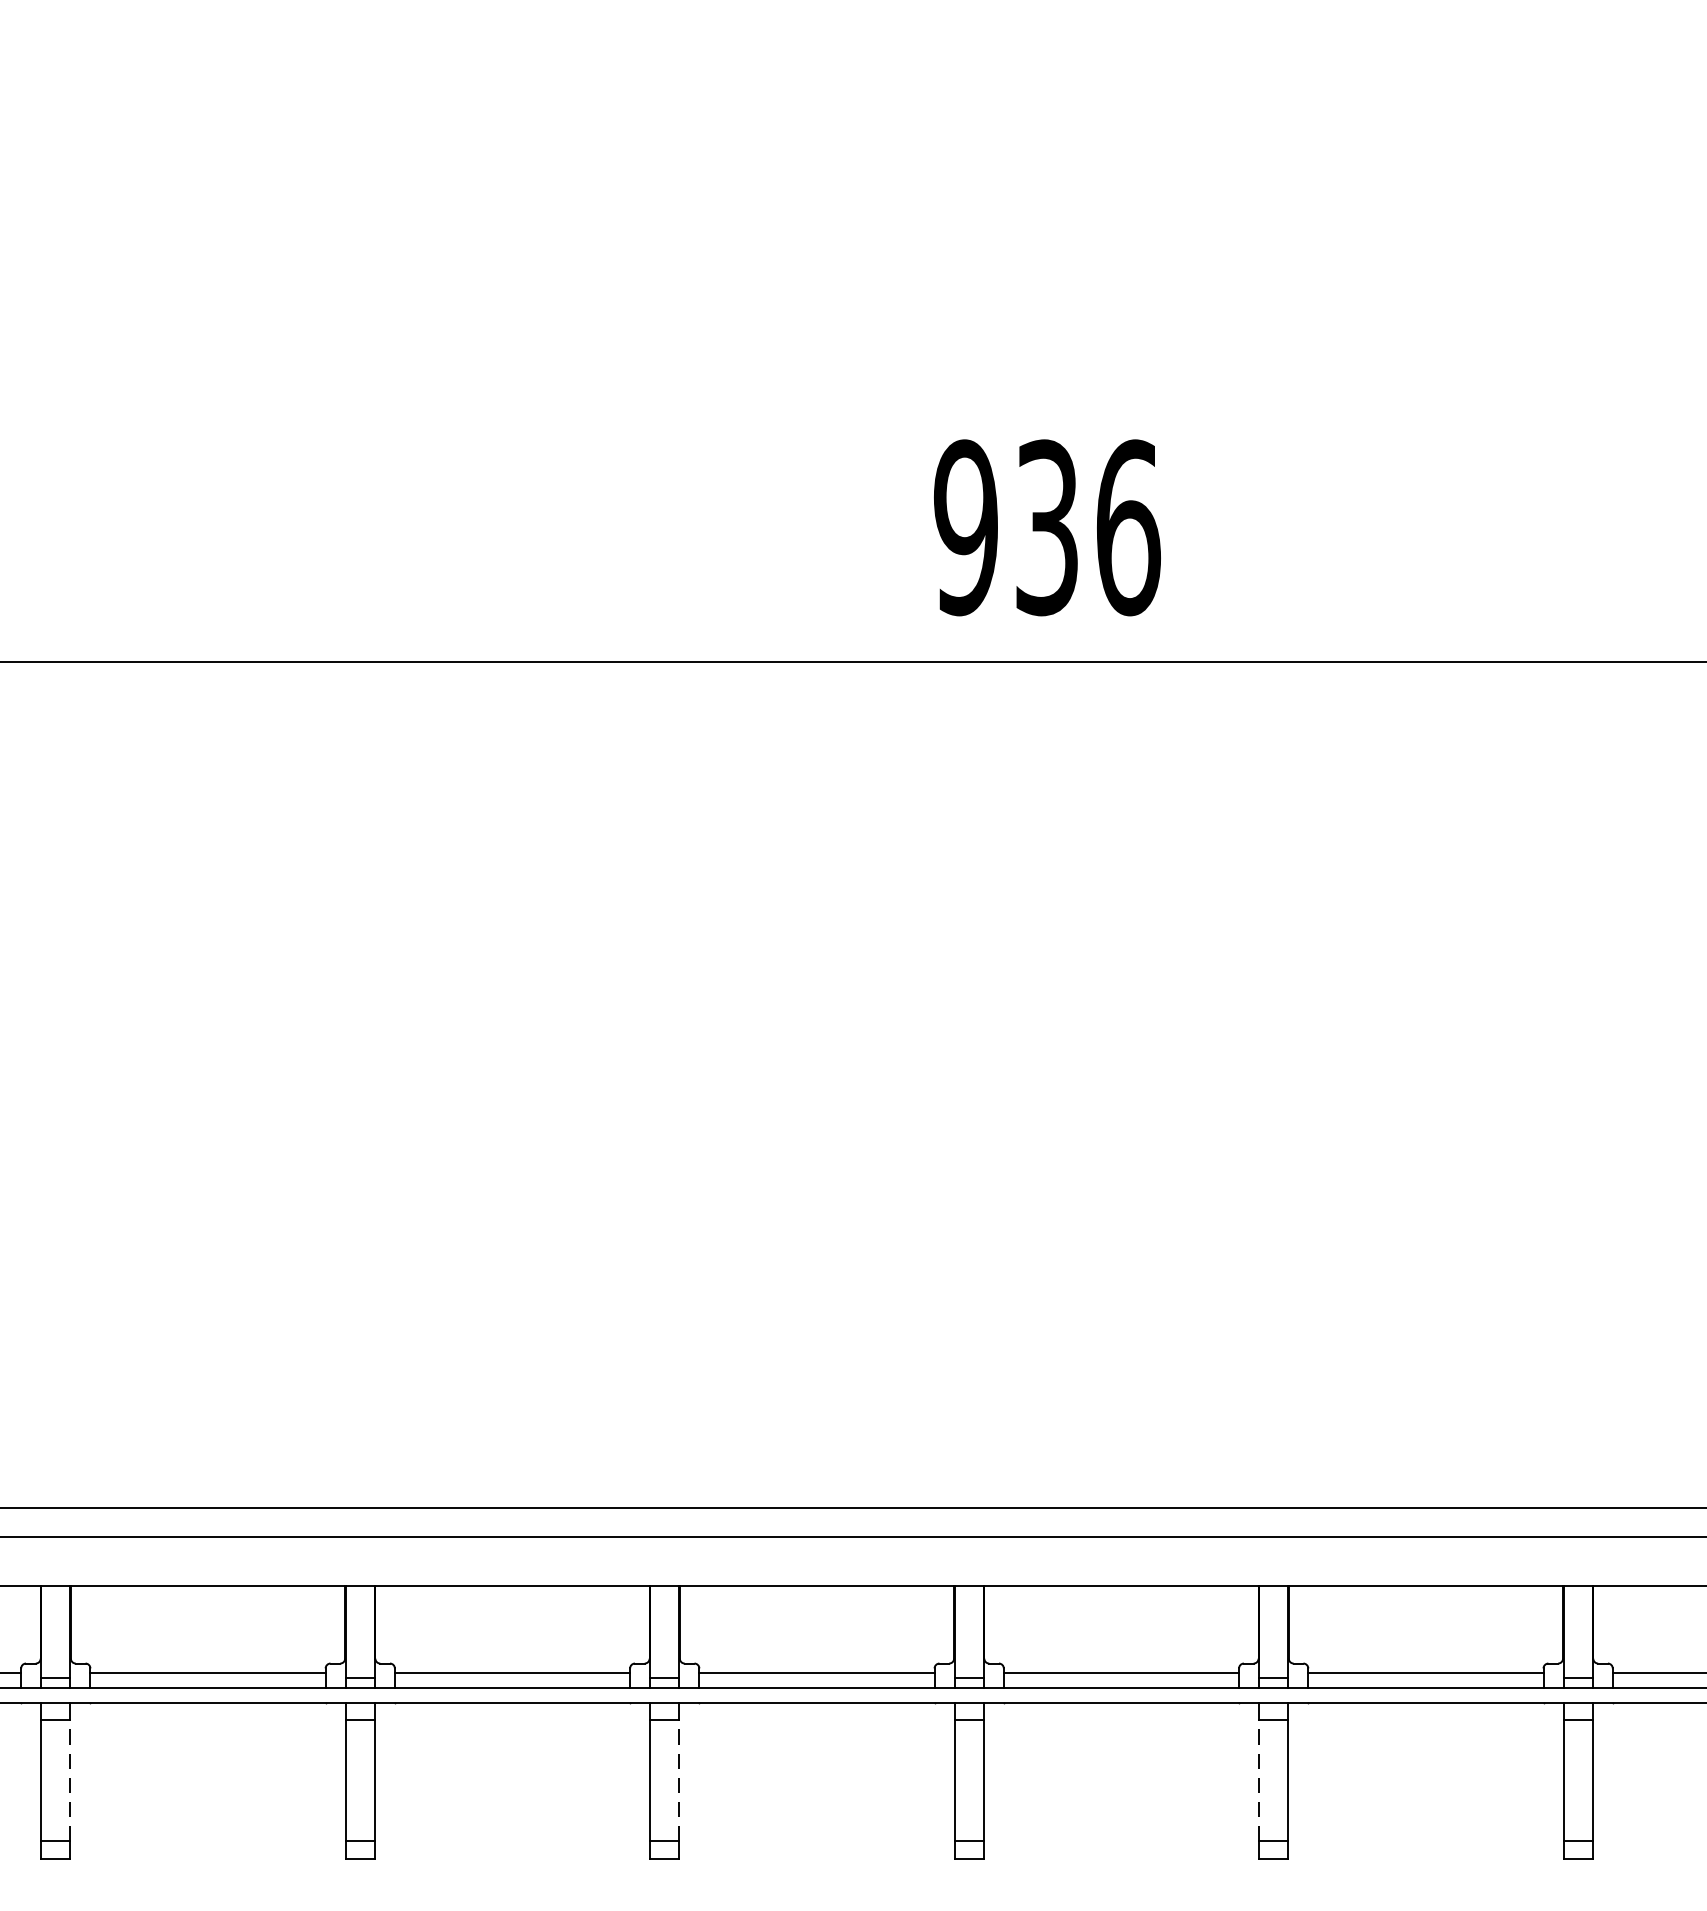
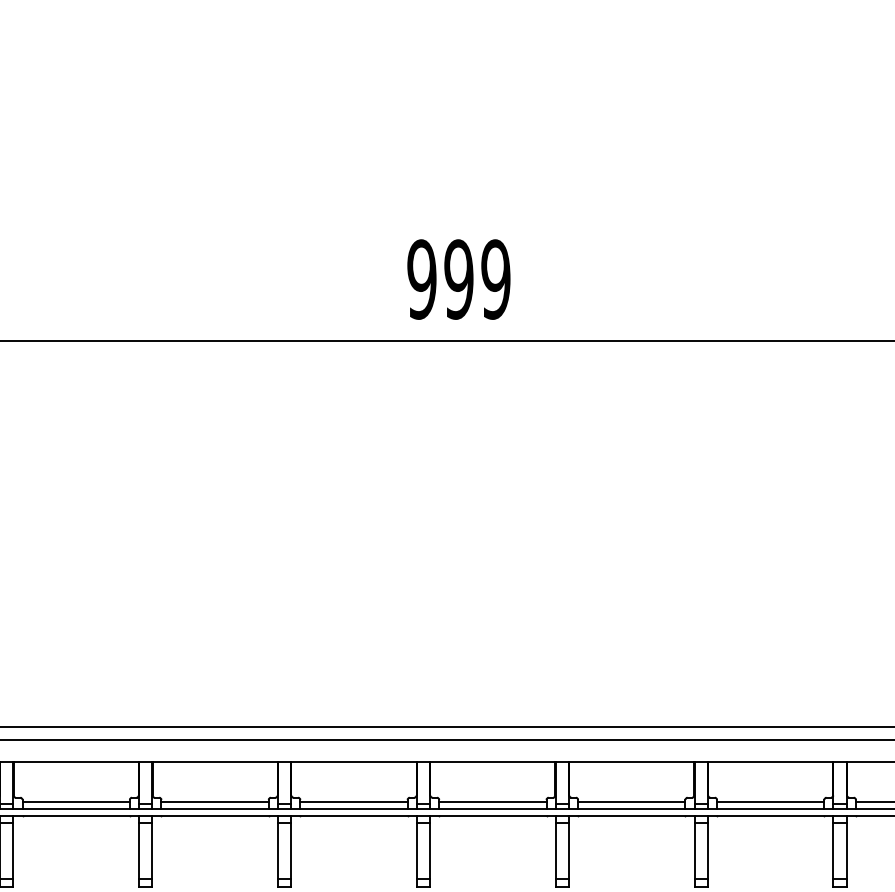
text: (1087, 527) -> (477, 279), 936 -> 999
line: (70, 1781) -> (13, 851), dashed -> solid
line: (679, 1781) -> (291, 851), dashed -> solid
line: (1258, 1781) -> (555, 851), dashed -> solid

